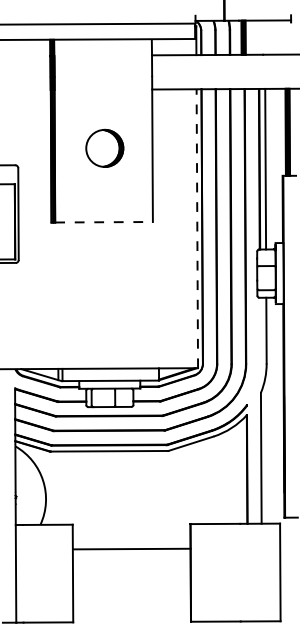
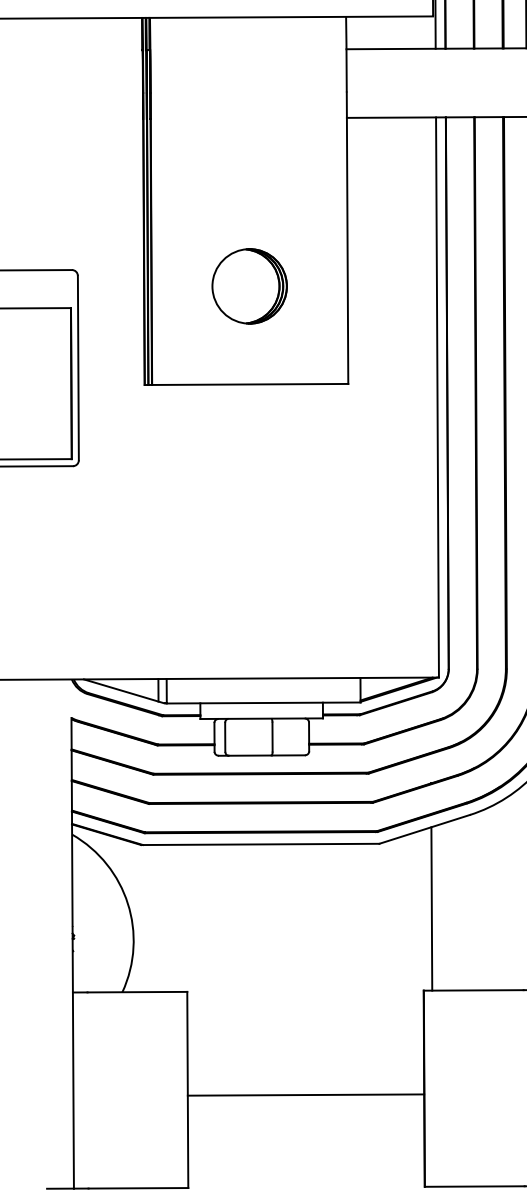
part: (104, 147) -> (249, 284), moved
line: (104, 222) -> (251, 384), dashed -> solid
line: (197, 228) -> (437, 397), dashed -> solid
line: (194, 483) -> (431, 909), added
line: (131, 548) -> (305, 1093), moved

